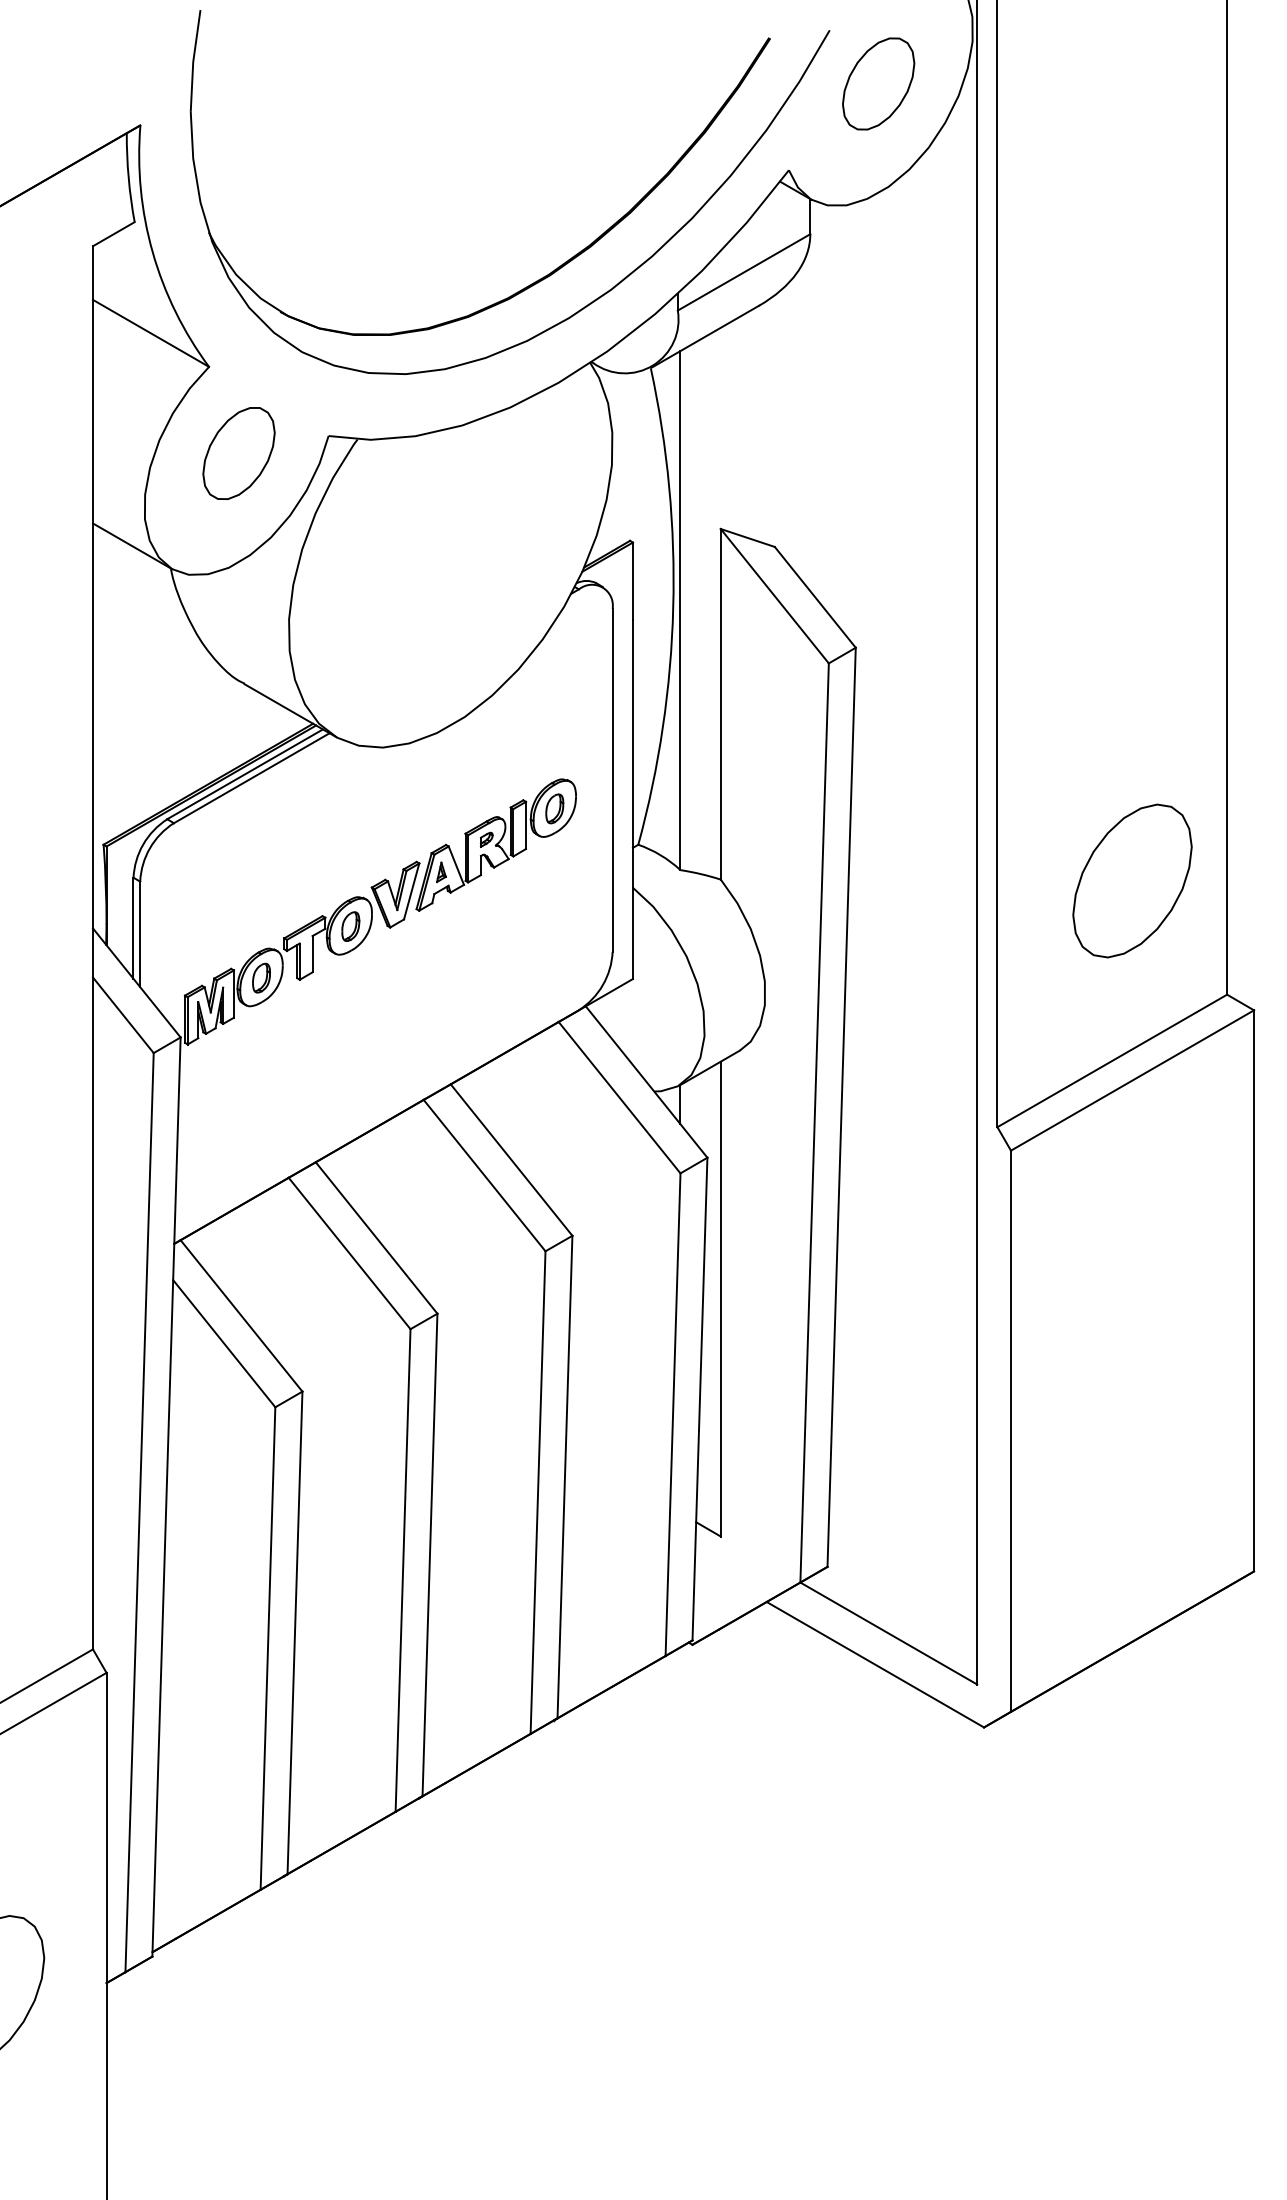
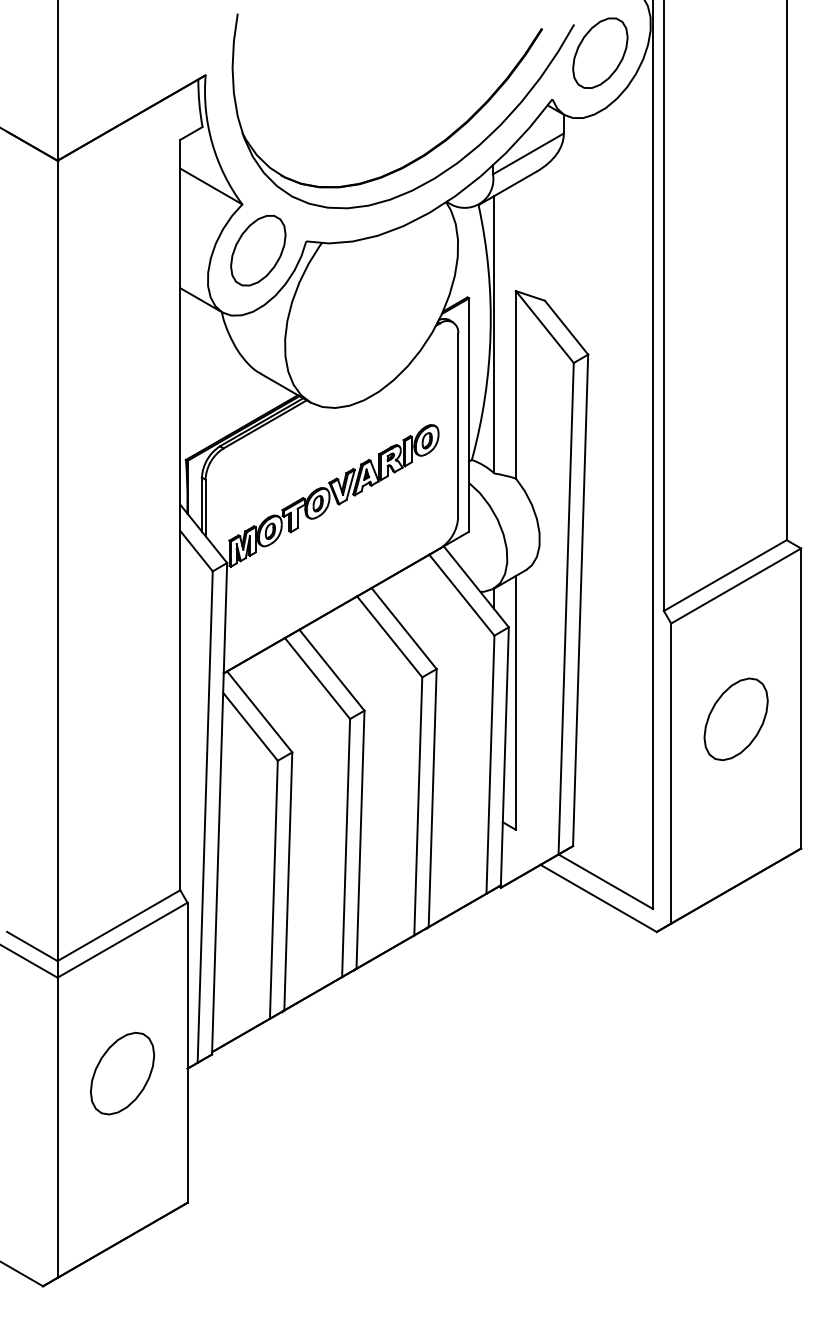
part: (878, 82) -> (600, 52), size x1.43
part: (239, 453) -> (258, 250), size x1.43
part: (1131, 881) -> (735, 719), moved

